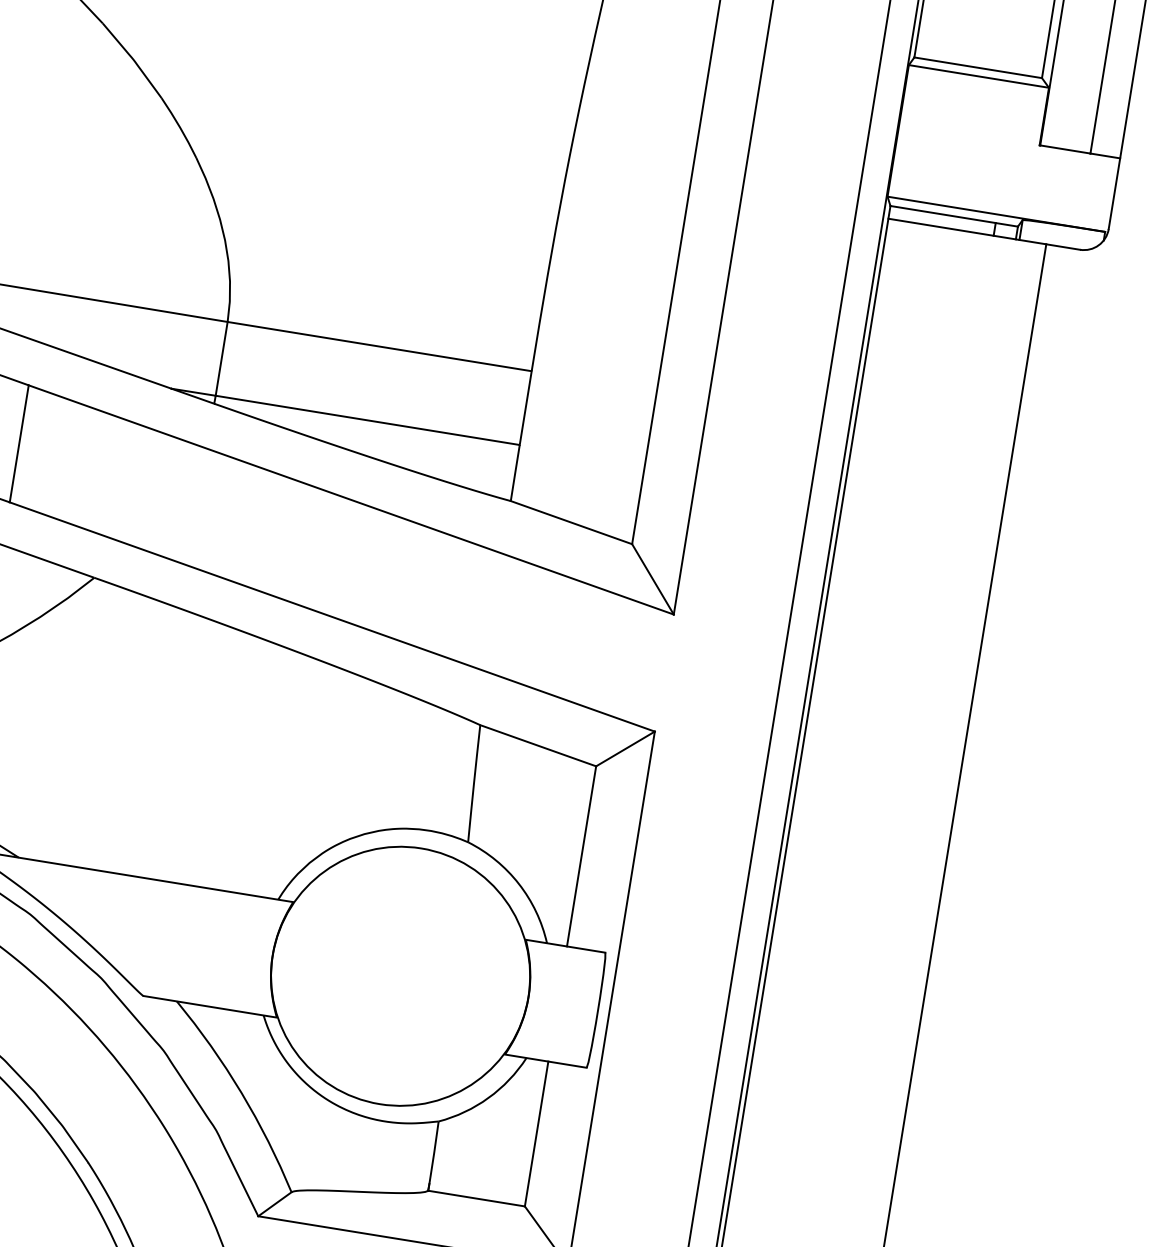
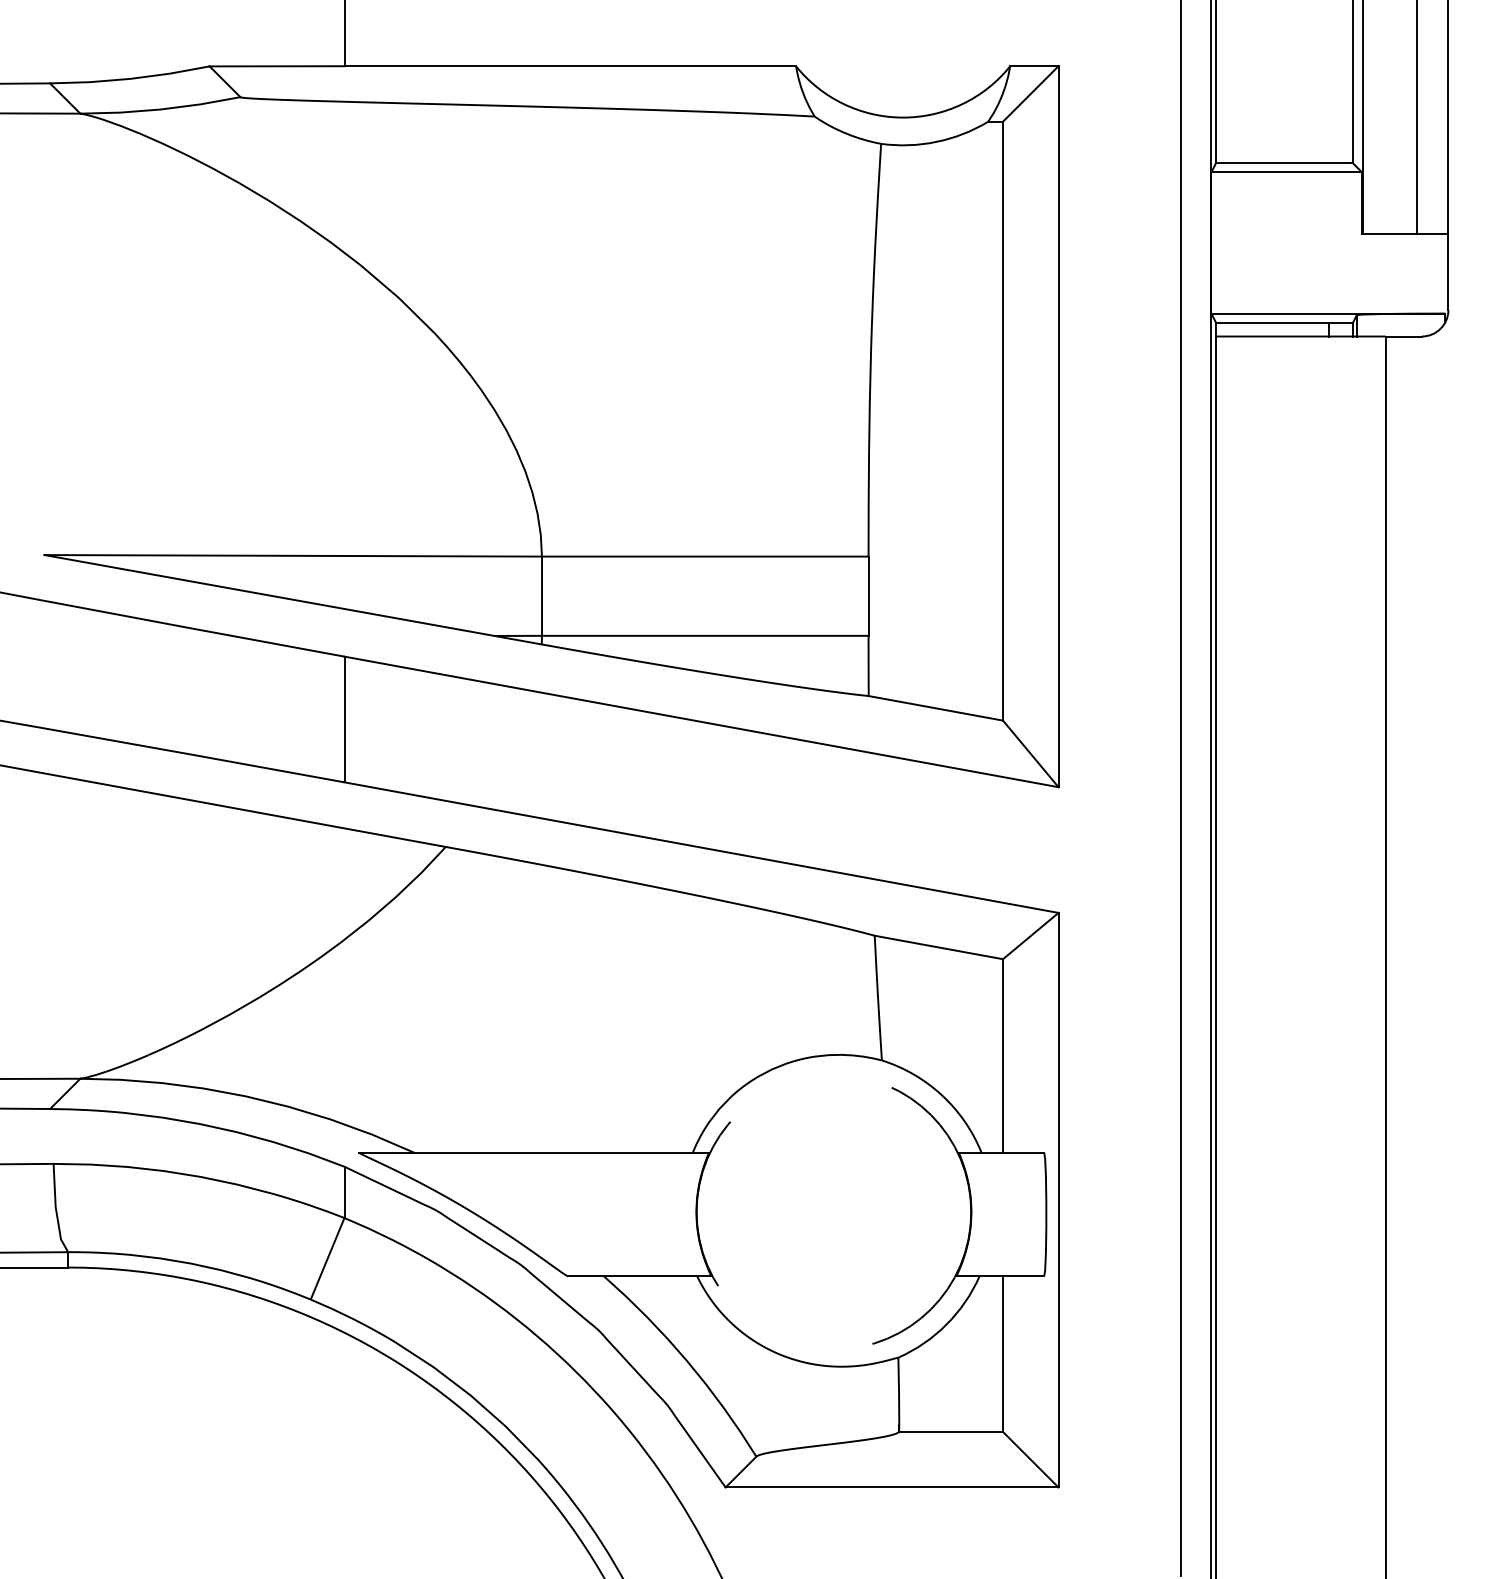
circle: (400, 975) -> (833, 1211), solid -> dashed

